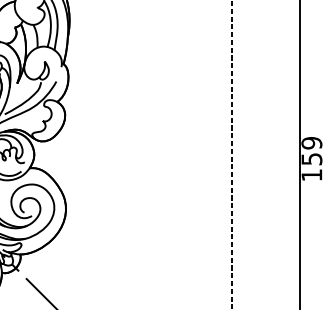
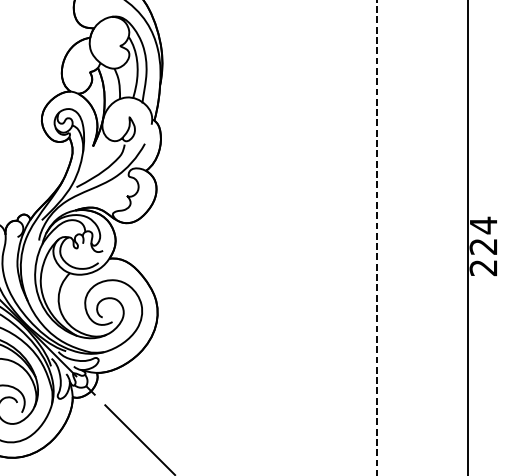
text: (311, 159) -> (483, 246), 159 -> 224

